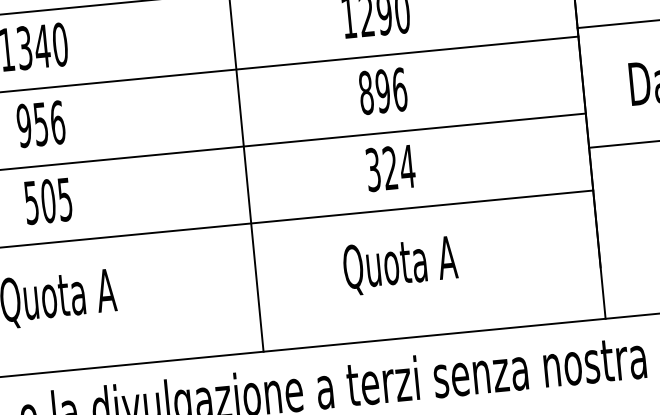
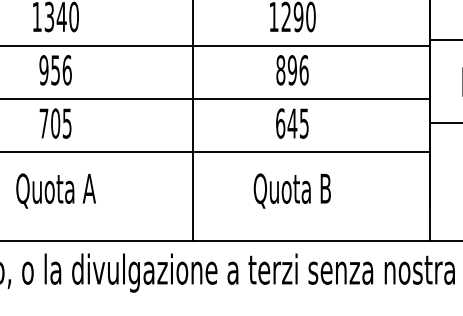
text: (390, 168) -> (292, 123), 324 -> 645
text: (30, 202) -> (43, 123), 505 -> 705
text: (447, 257) -> (325, 188), Quota A -> Quota B

